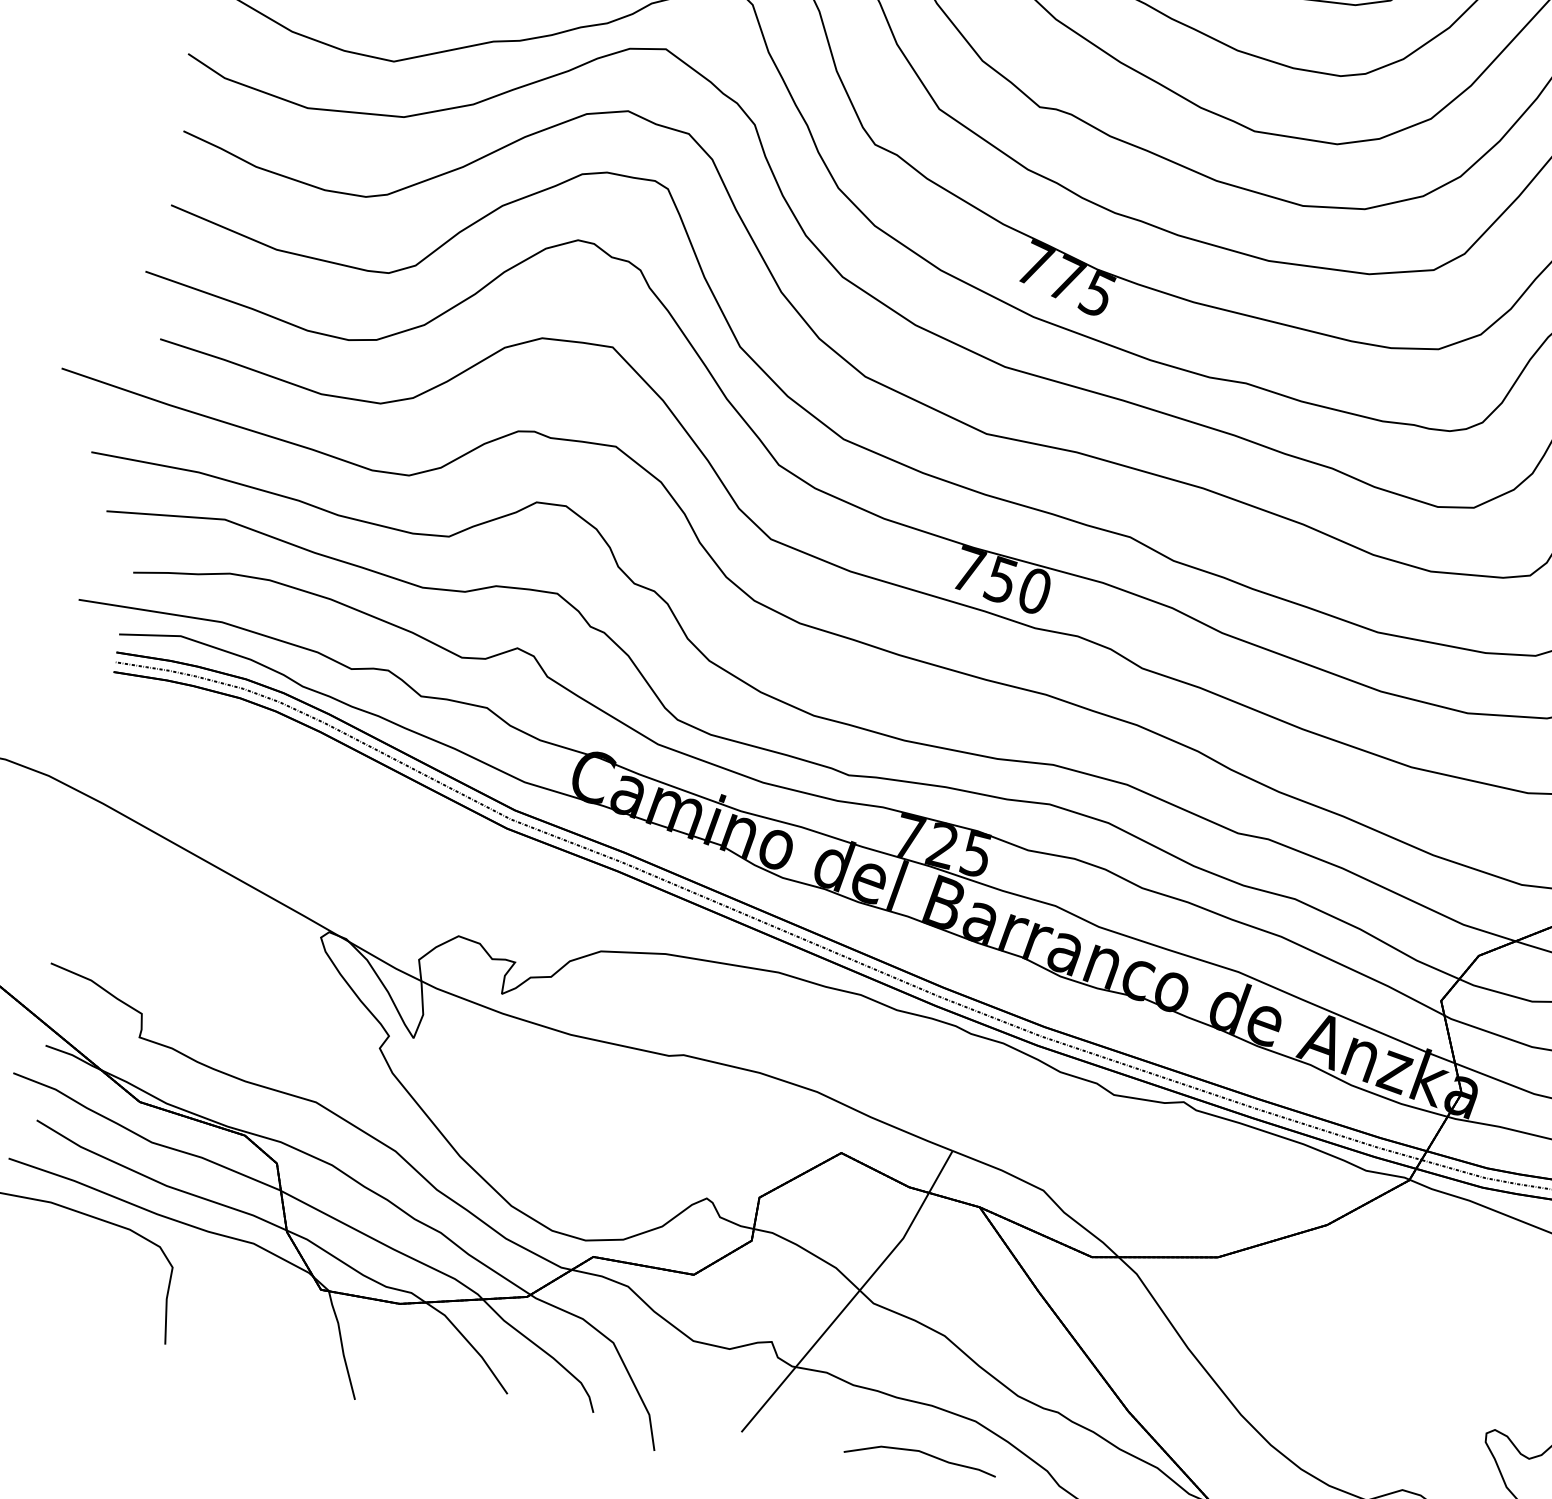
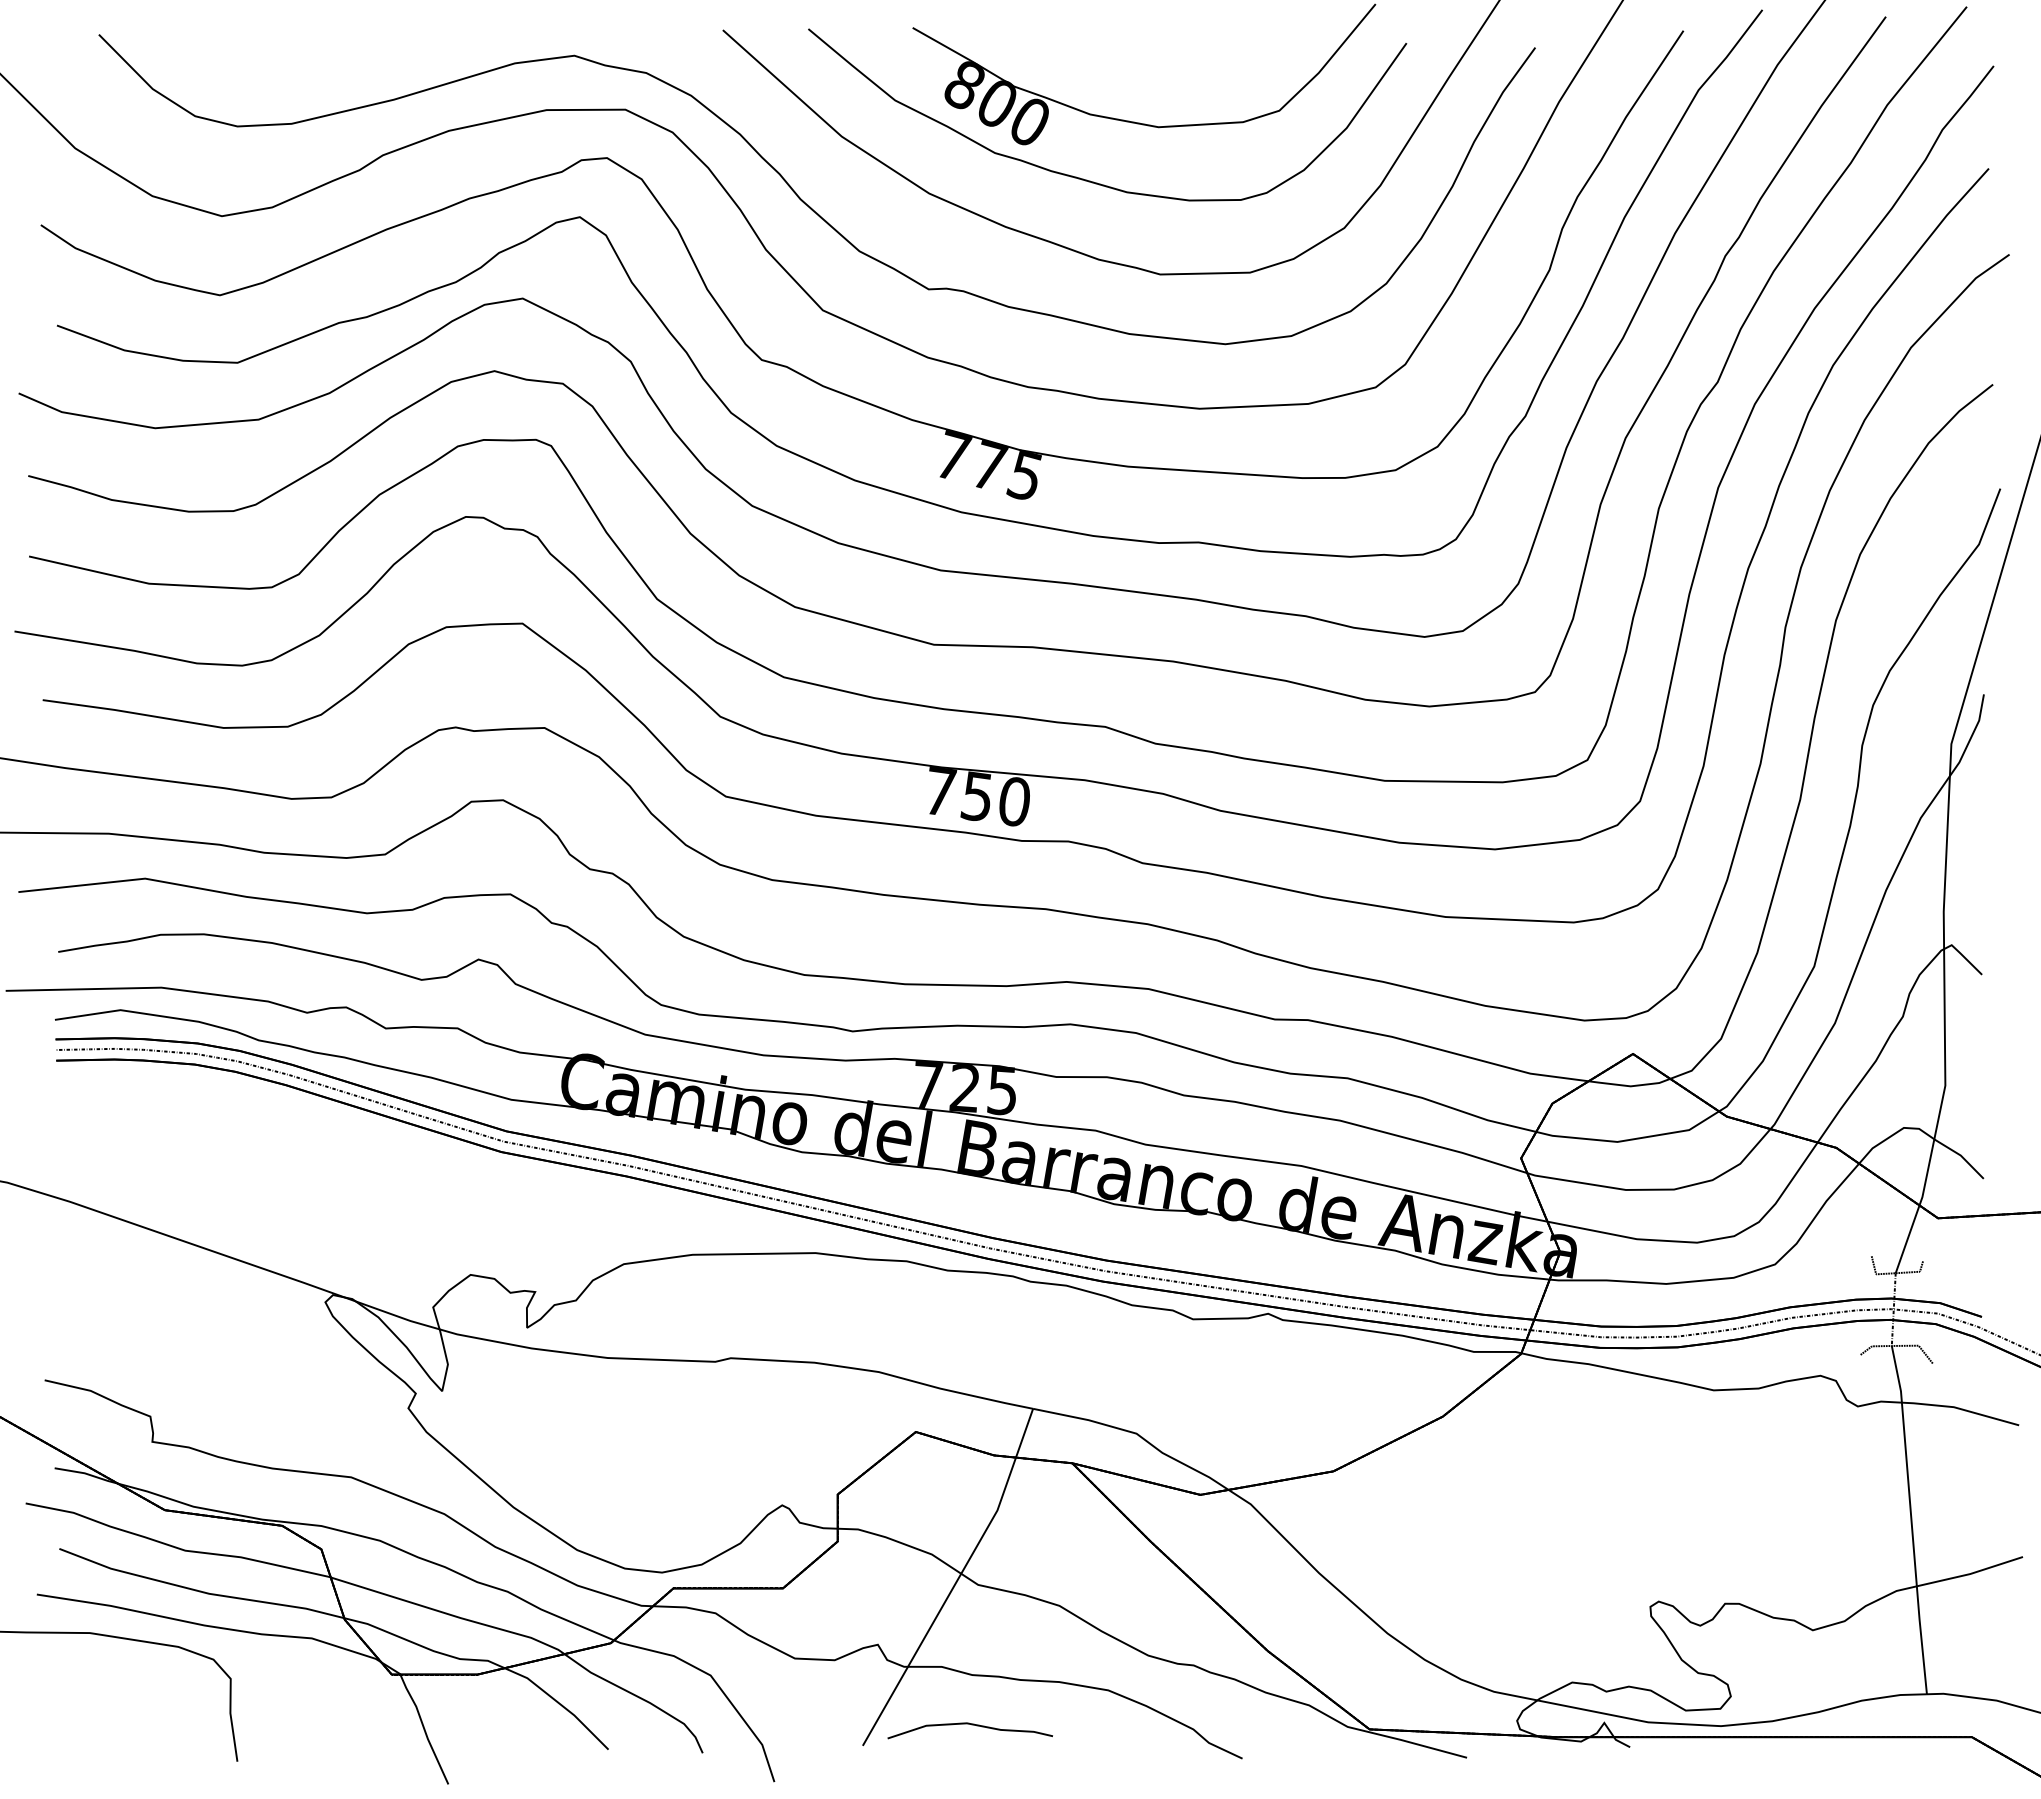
curve: (922, 1453) -> (971, 1725), moved

